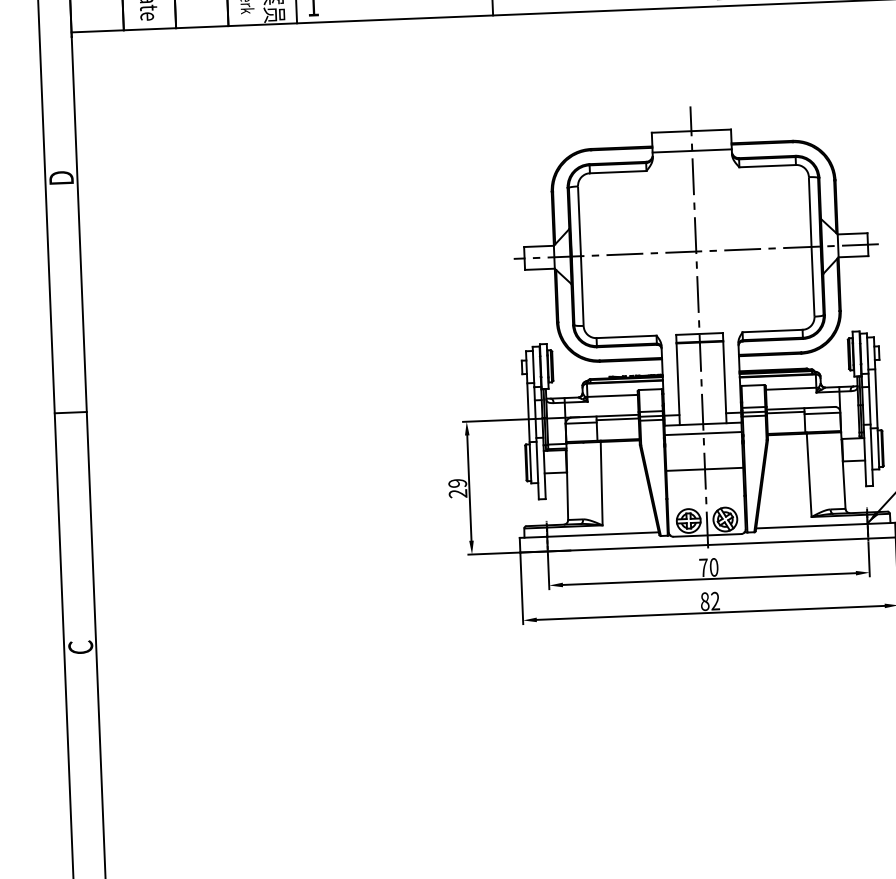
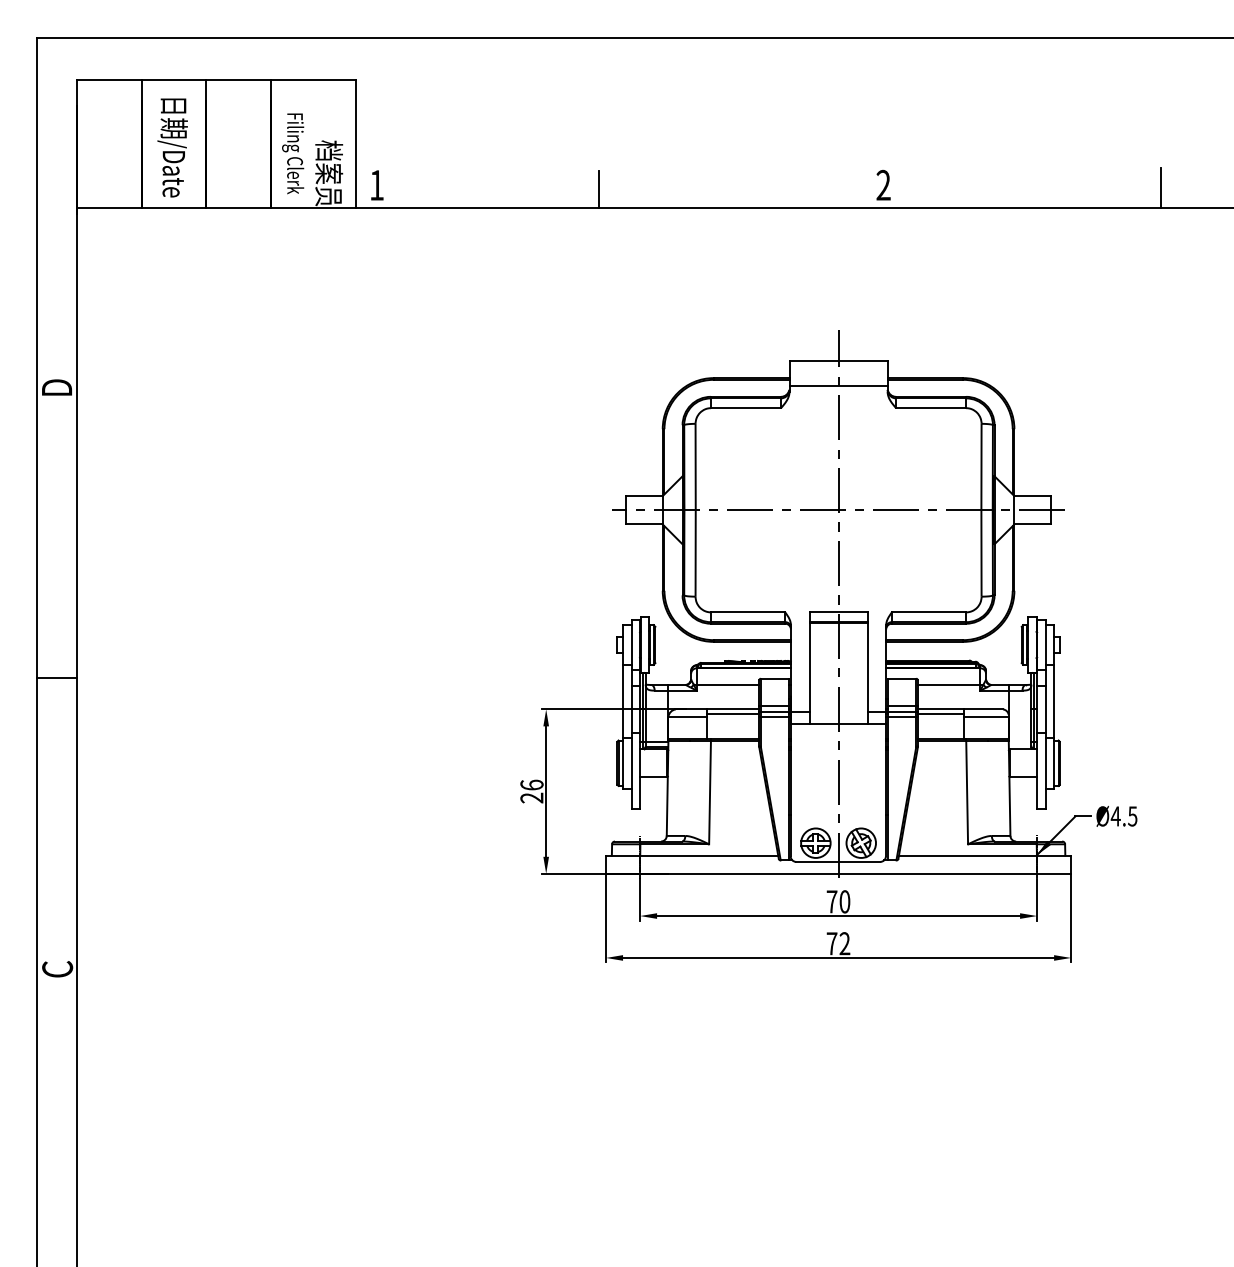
line: (702, 433) -> (837, 735), removed
line: (704, 469) -> (837, 780), removed
text: (457, 482) -> (531, 784), 29 -> 26
text: (704, 601) -> (831, 943), 82 -> 72

